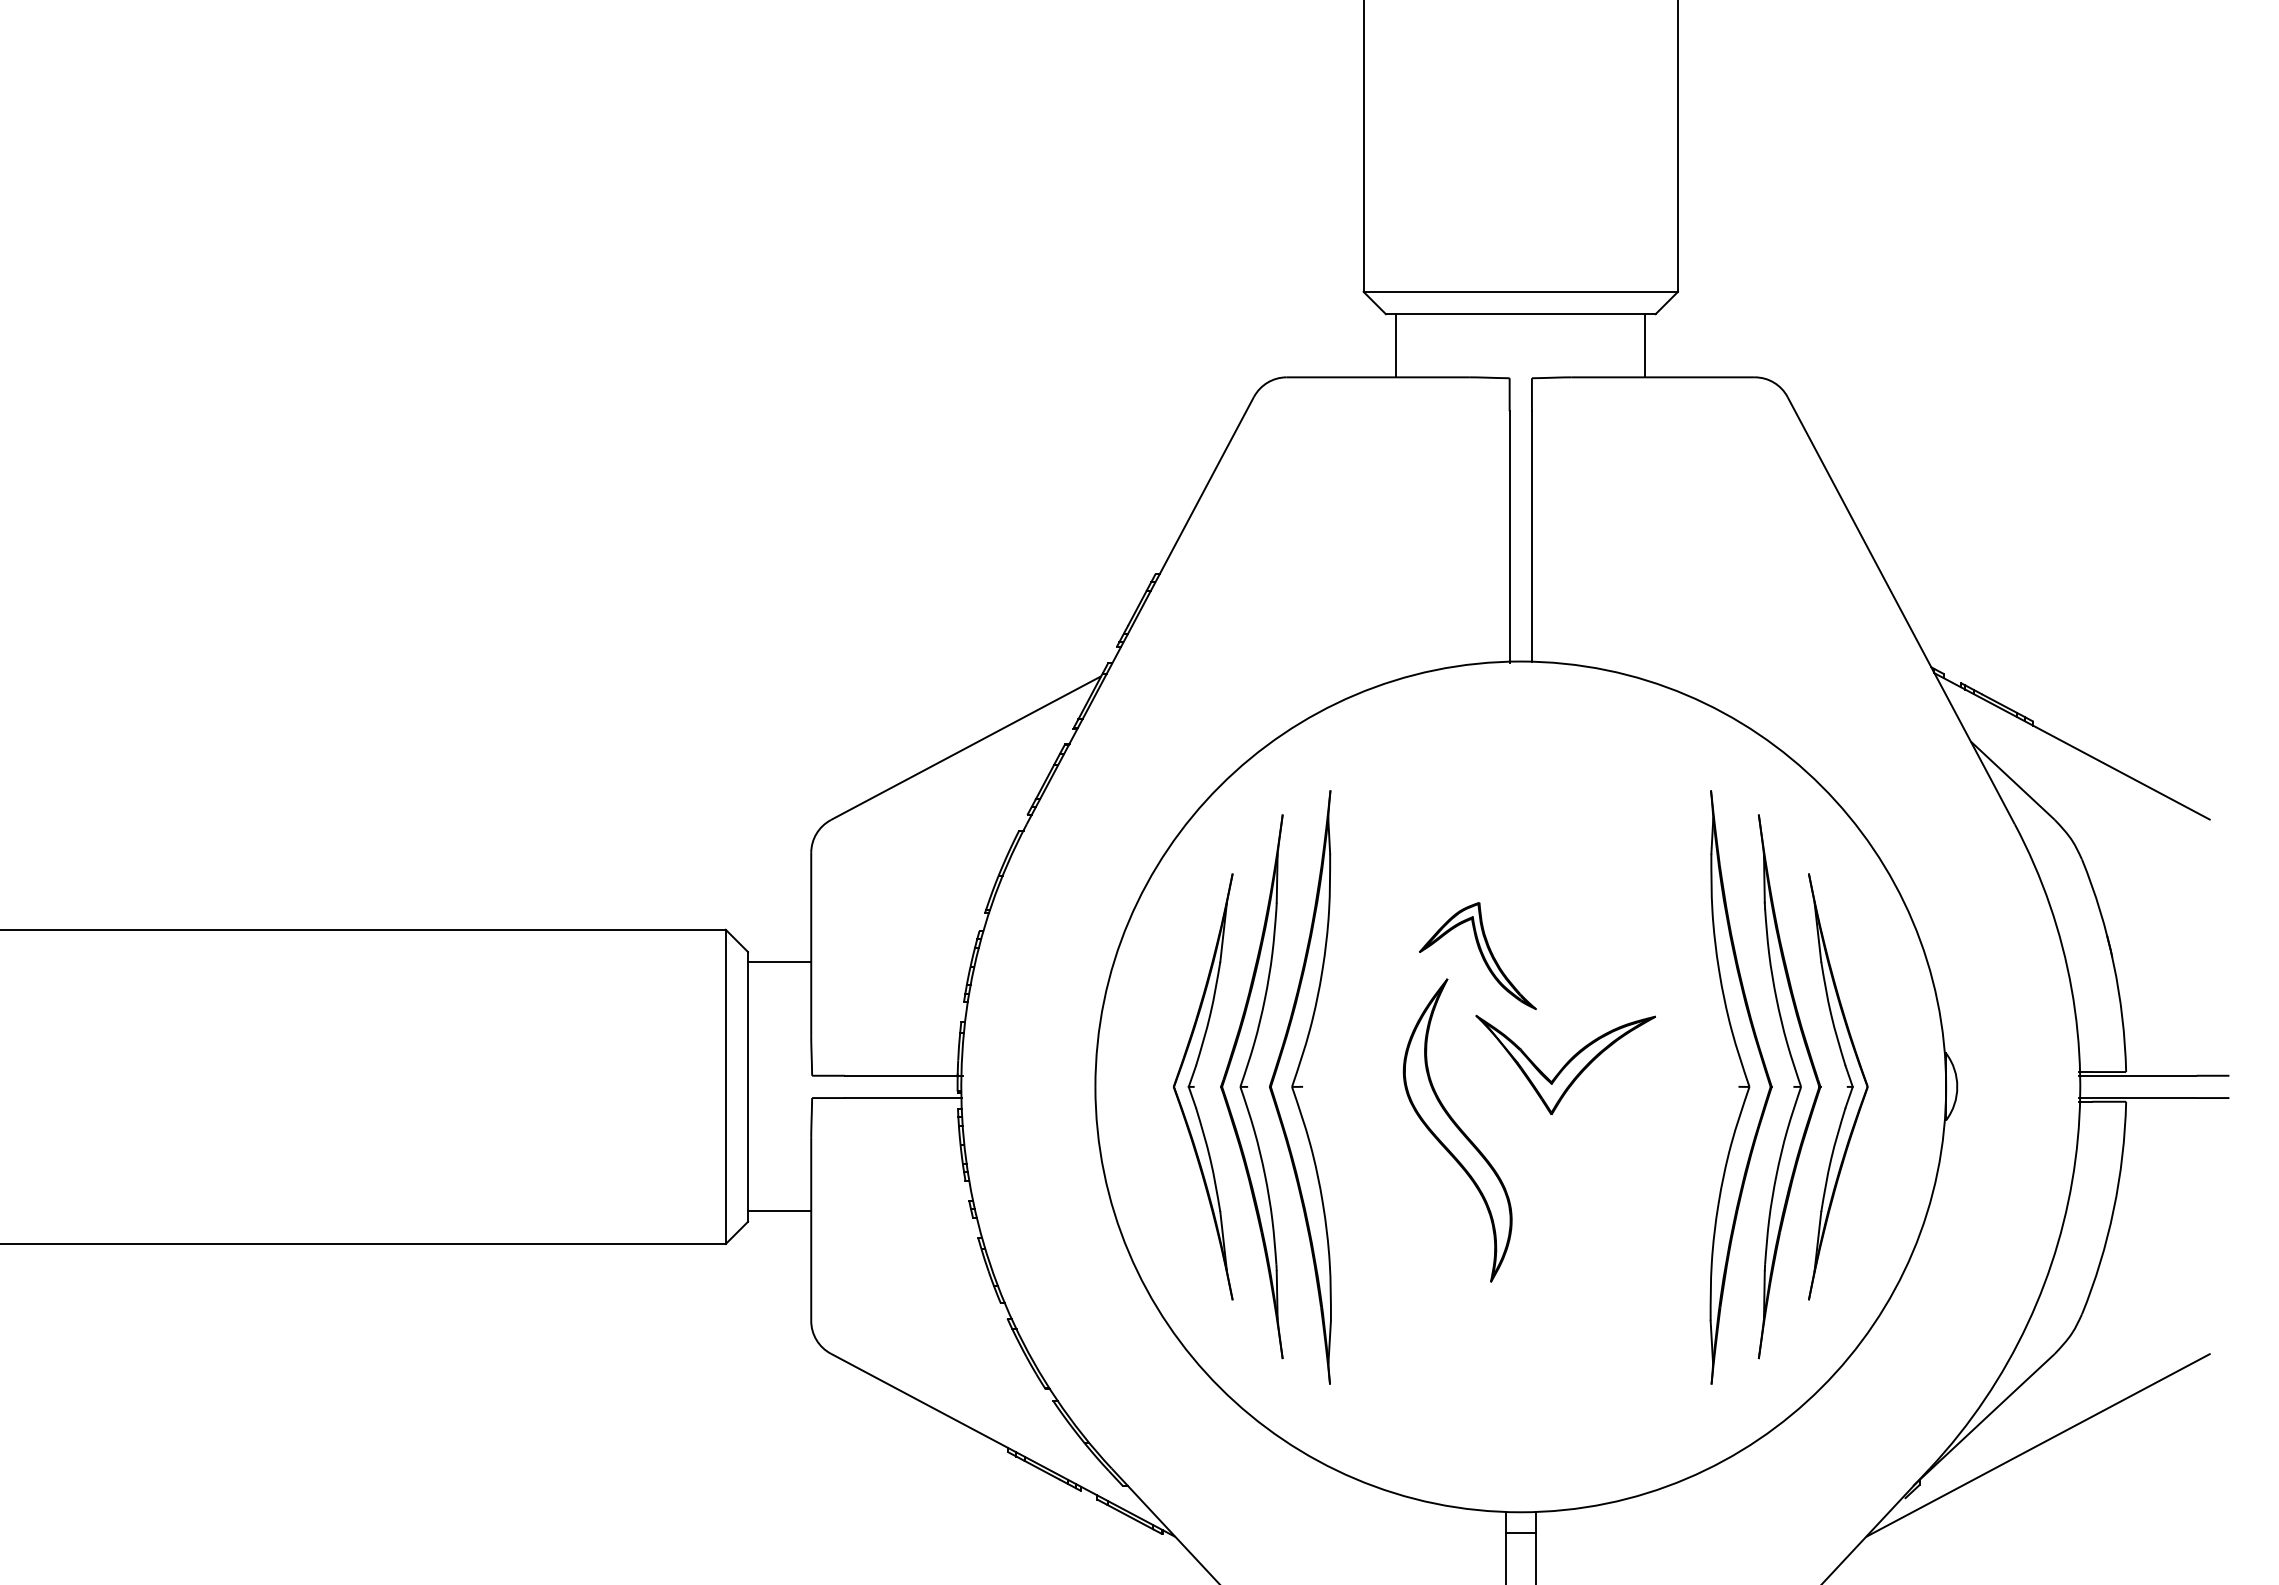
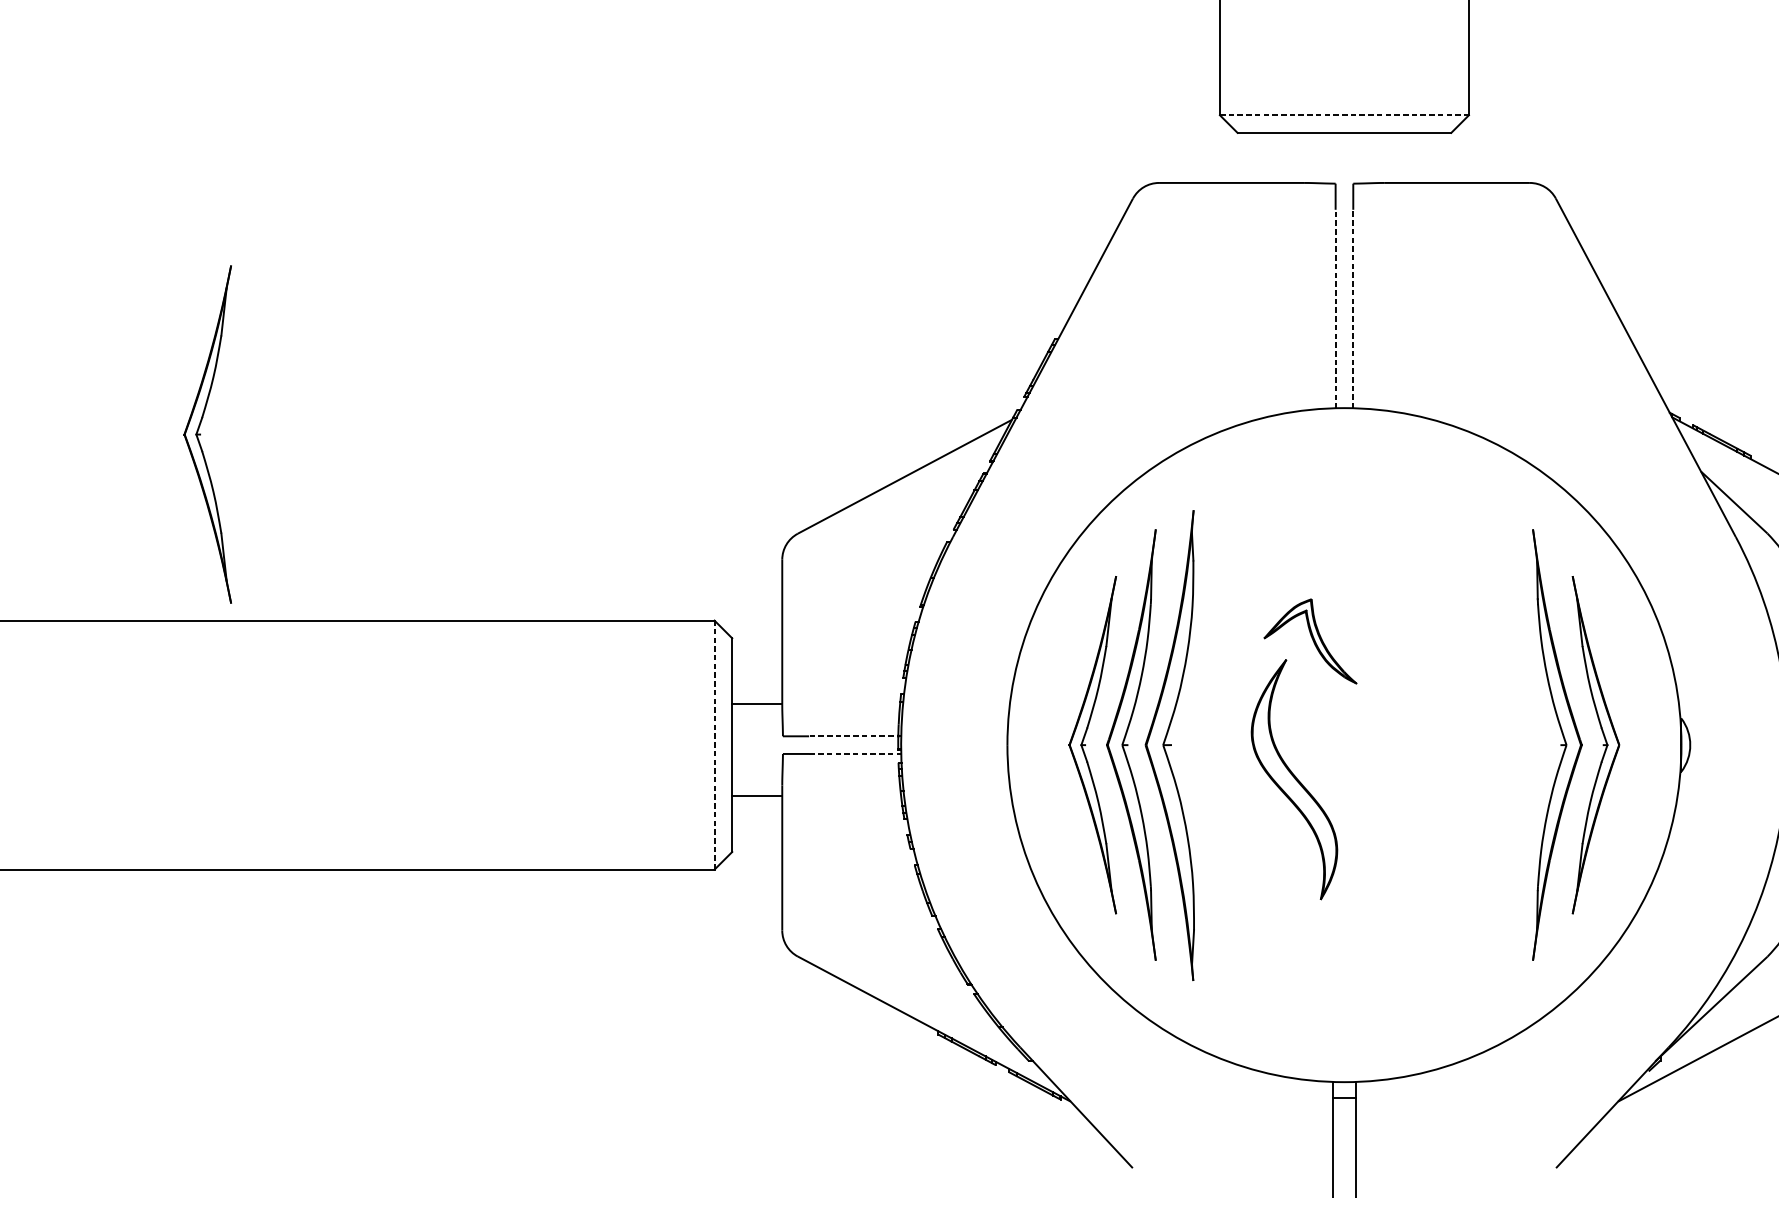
line: (1521, 291) -> (1345, 114), solid -> dashed
line: (1396, 345) -> (1245, 157), removed
line: (1645, 345) -> (1443, 157), removed
line: (1509, 536) -> (1335, 309), solid -> dashed
line: (1531, 536) -> (1352, 309), solid -> dashed
part: (77, 694) -> (200, 434), added
line: (779, 962) -> (757, 704), moved
part: (1565, 1064) -> (1379, 727), removed
line: (903, 1075) -> (855, 736), solid -> dashed
line: (725, 1086) -> (714, 744), solid -> dashed
part: (1740, 1087) -> (1518, 745), removed
line: (903, 1098) -> (855, 754), solid -> dashed
line: (779, 1211) -> (757, 796), moved

